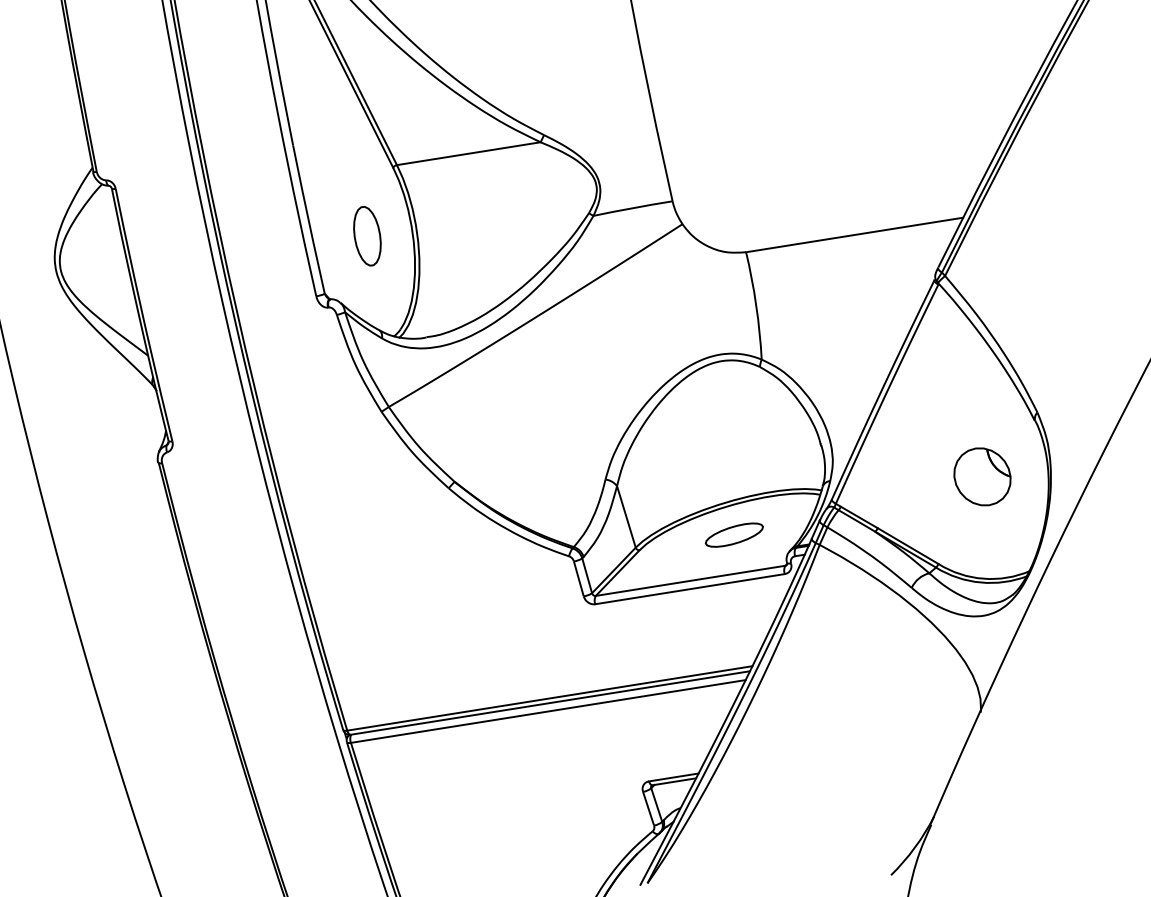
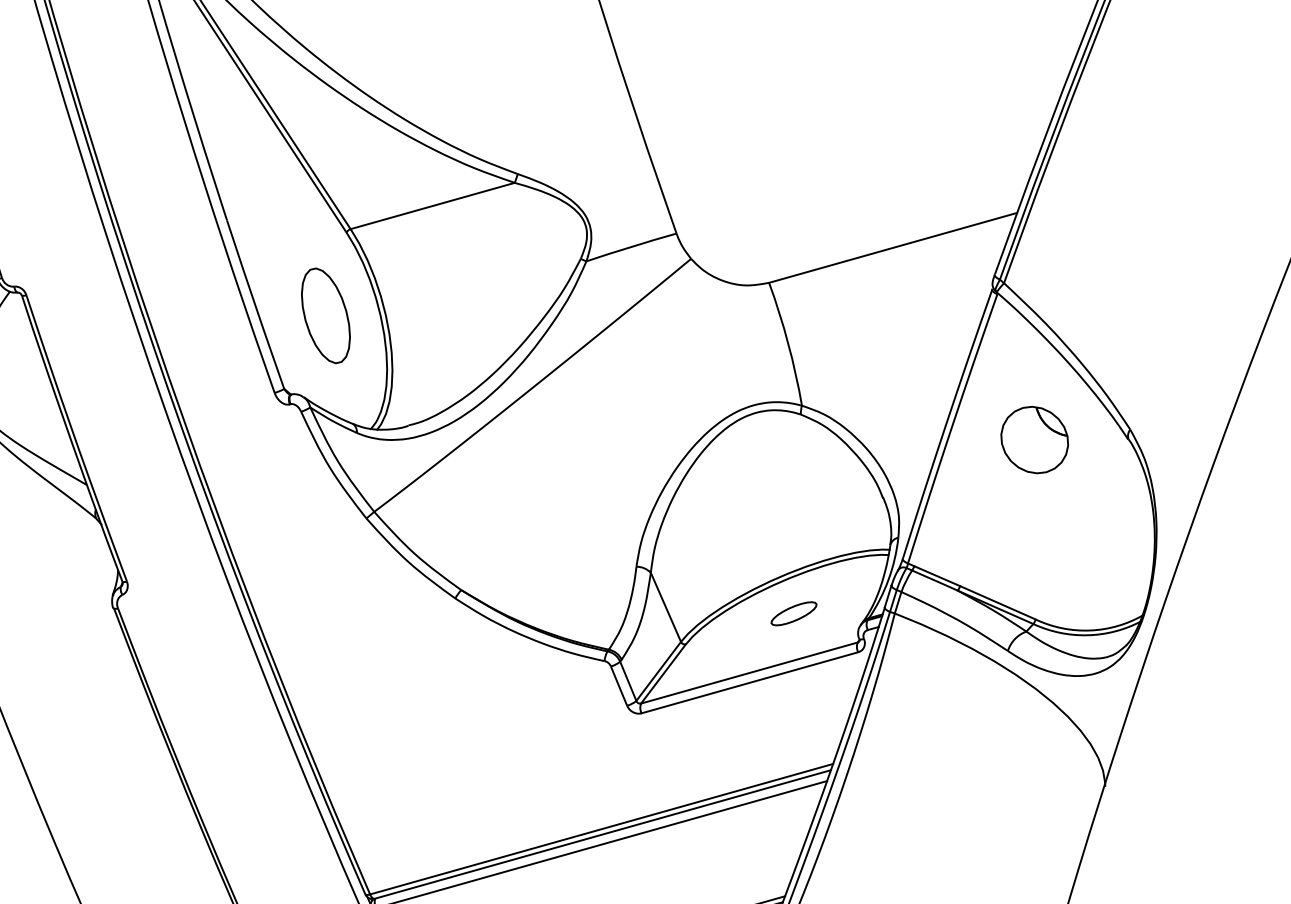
part: (367, 236) -> (326, 316), size x1.4
part: (982, 476) -> (1034, 439), moved
part: (733, 534) -> (793, 613), size x0.7

